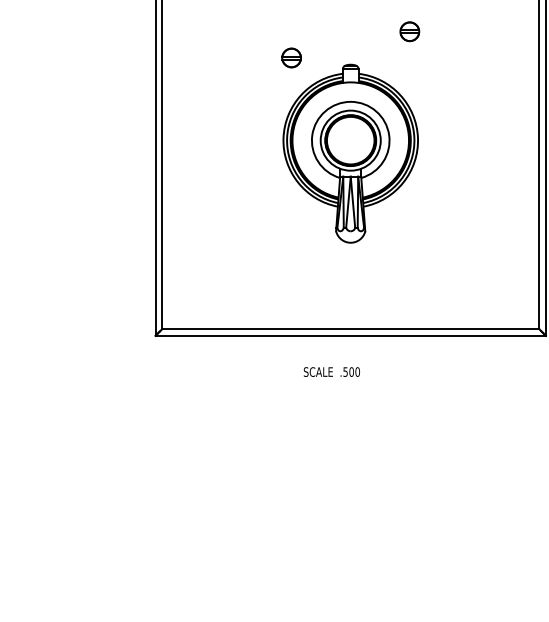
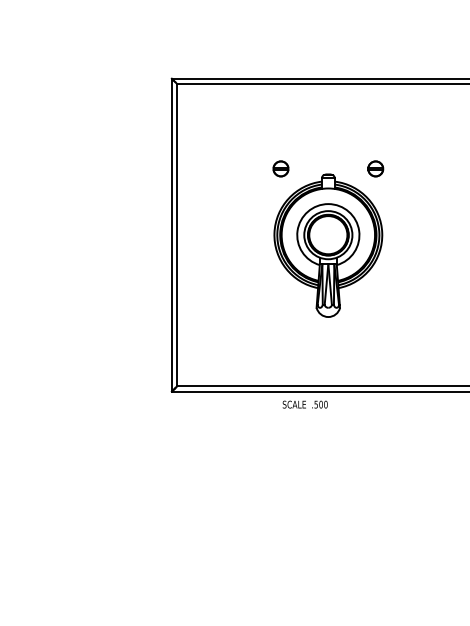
part: (409, 31) -> (375, 168), moved
text: (330, 371) -> (304, 404), moved

